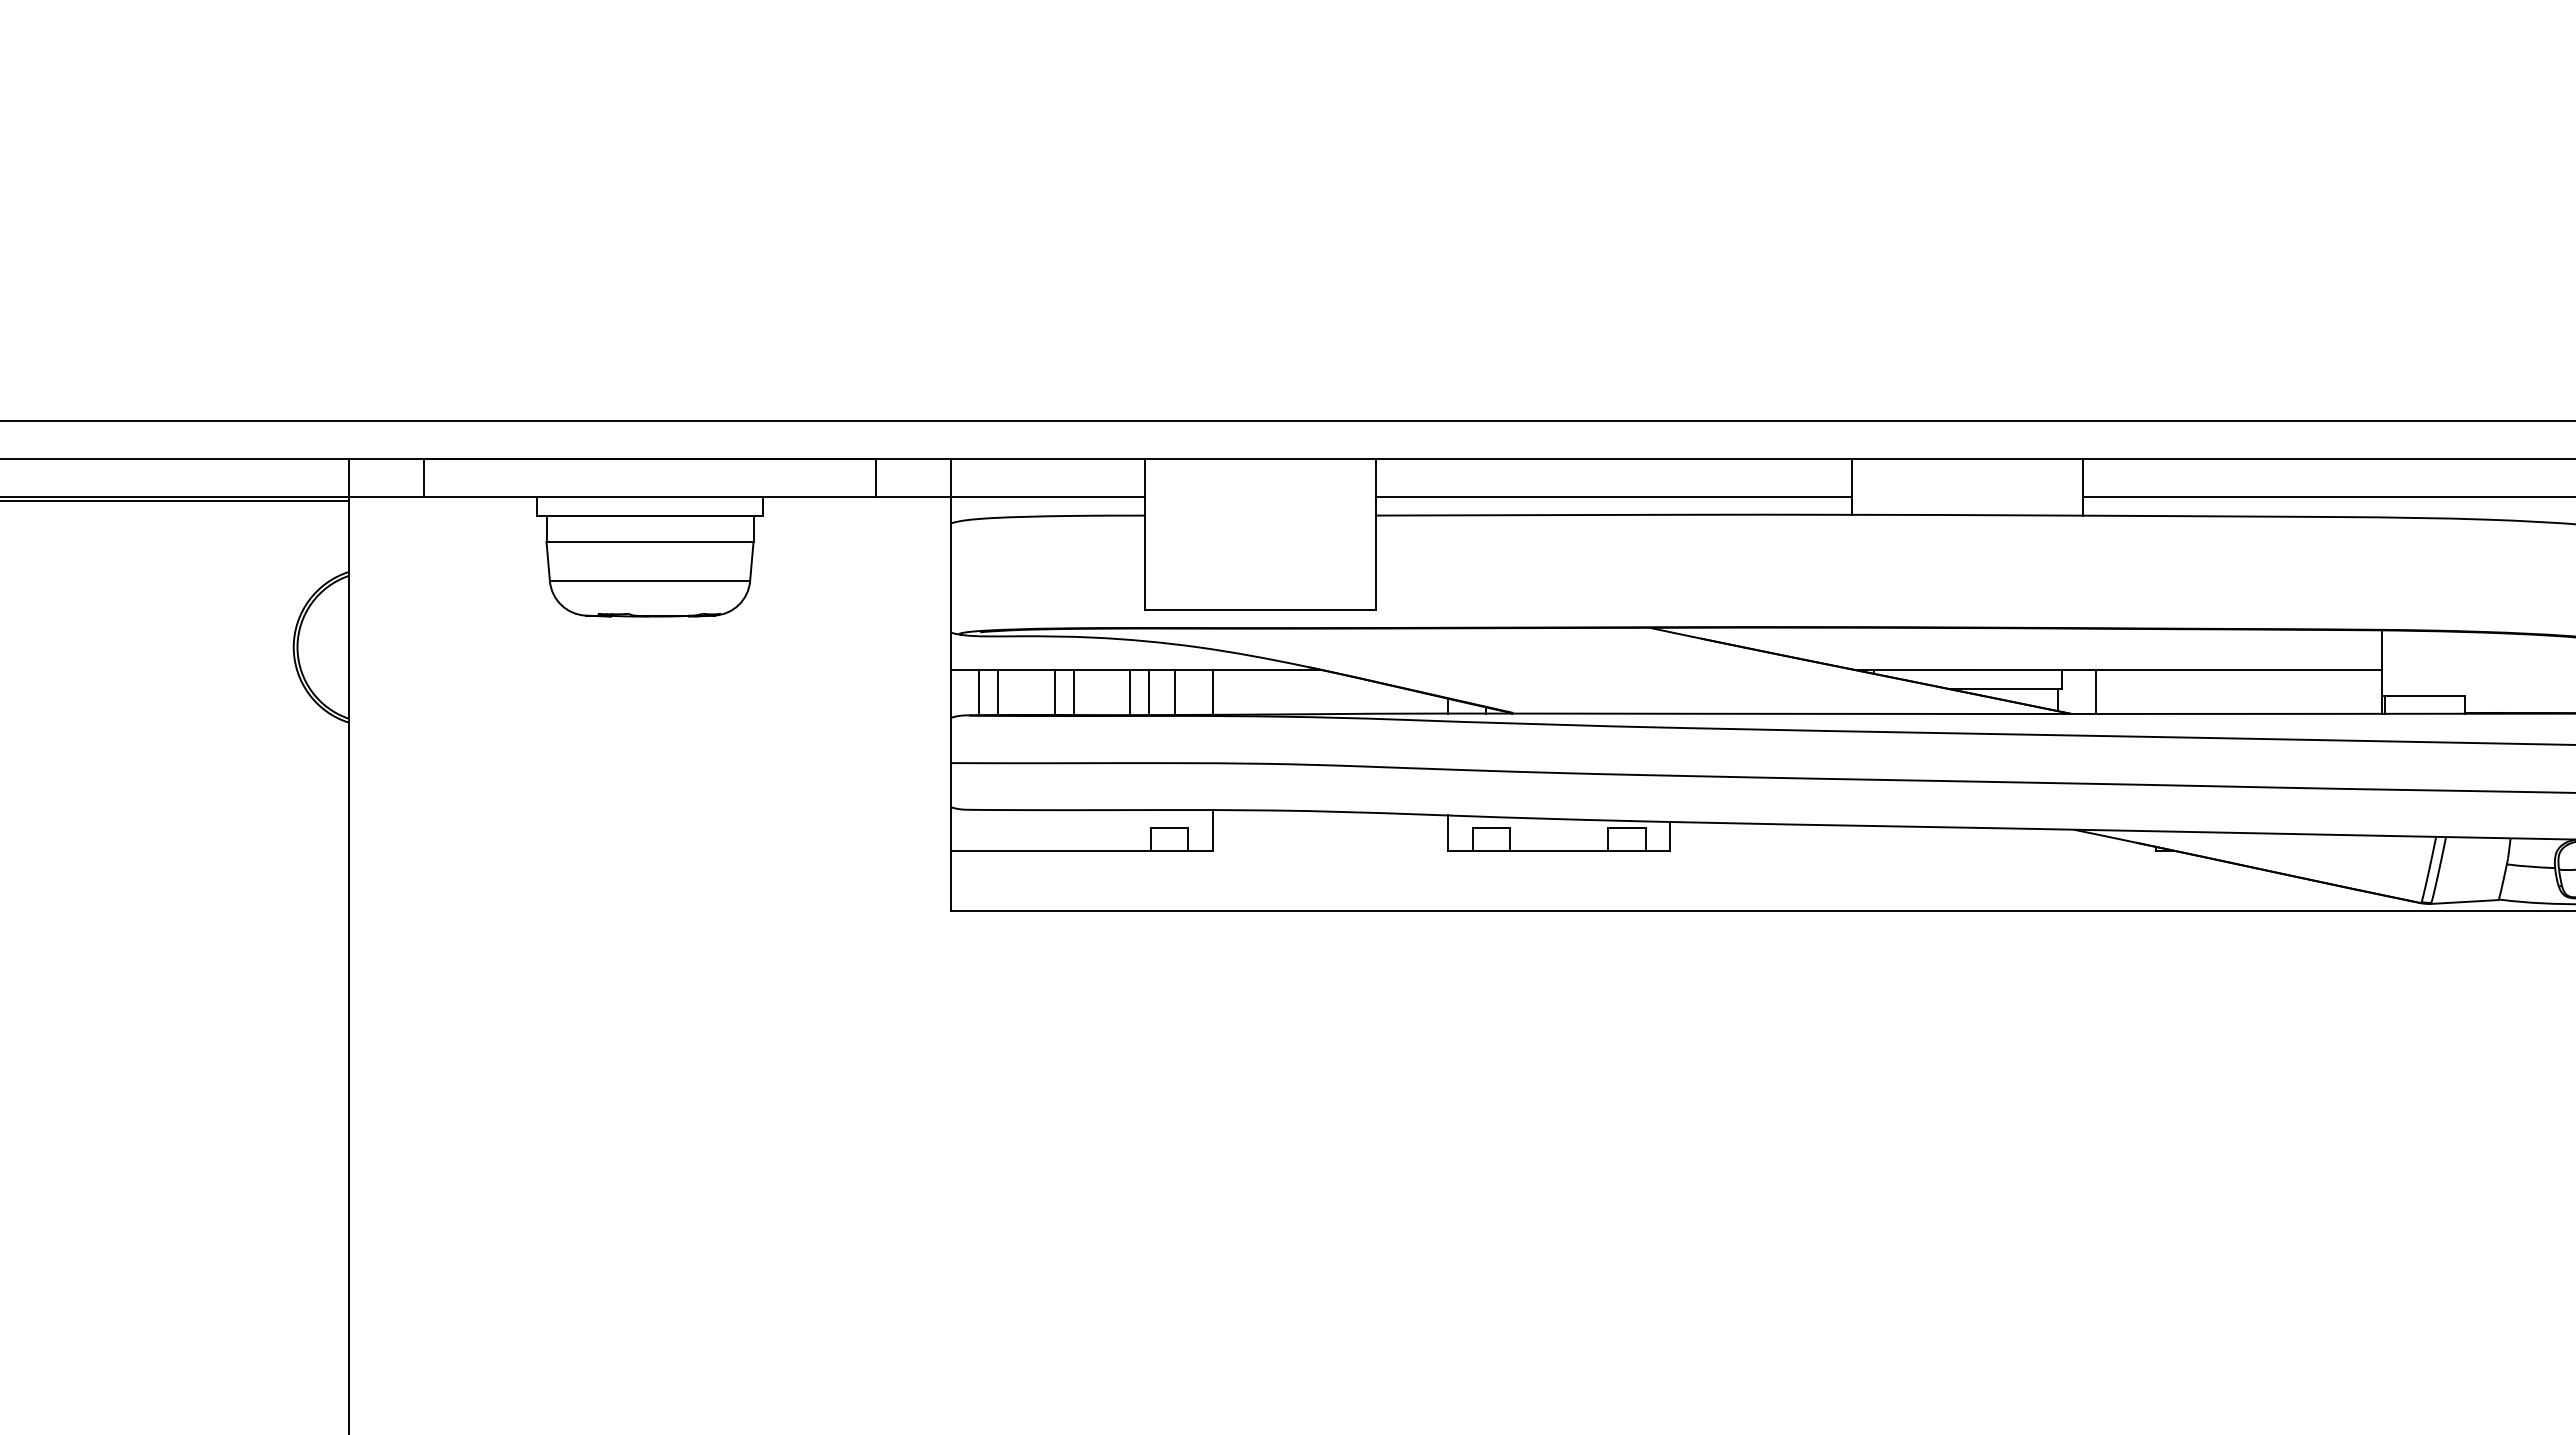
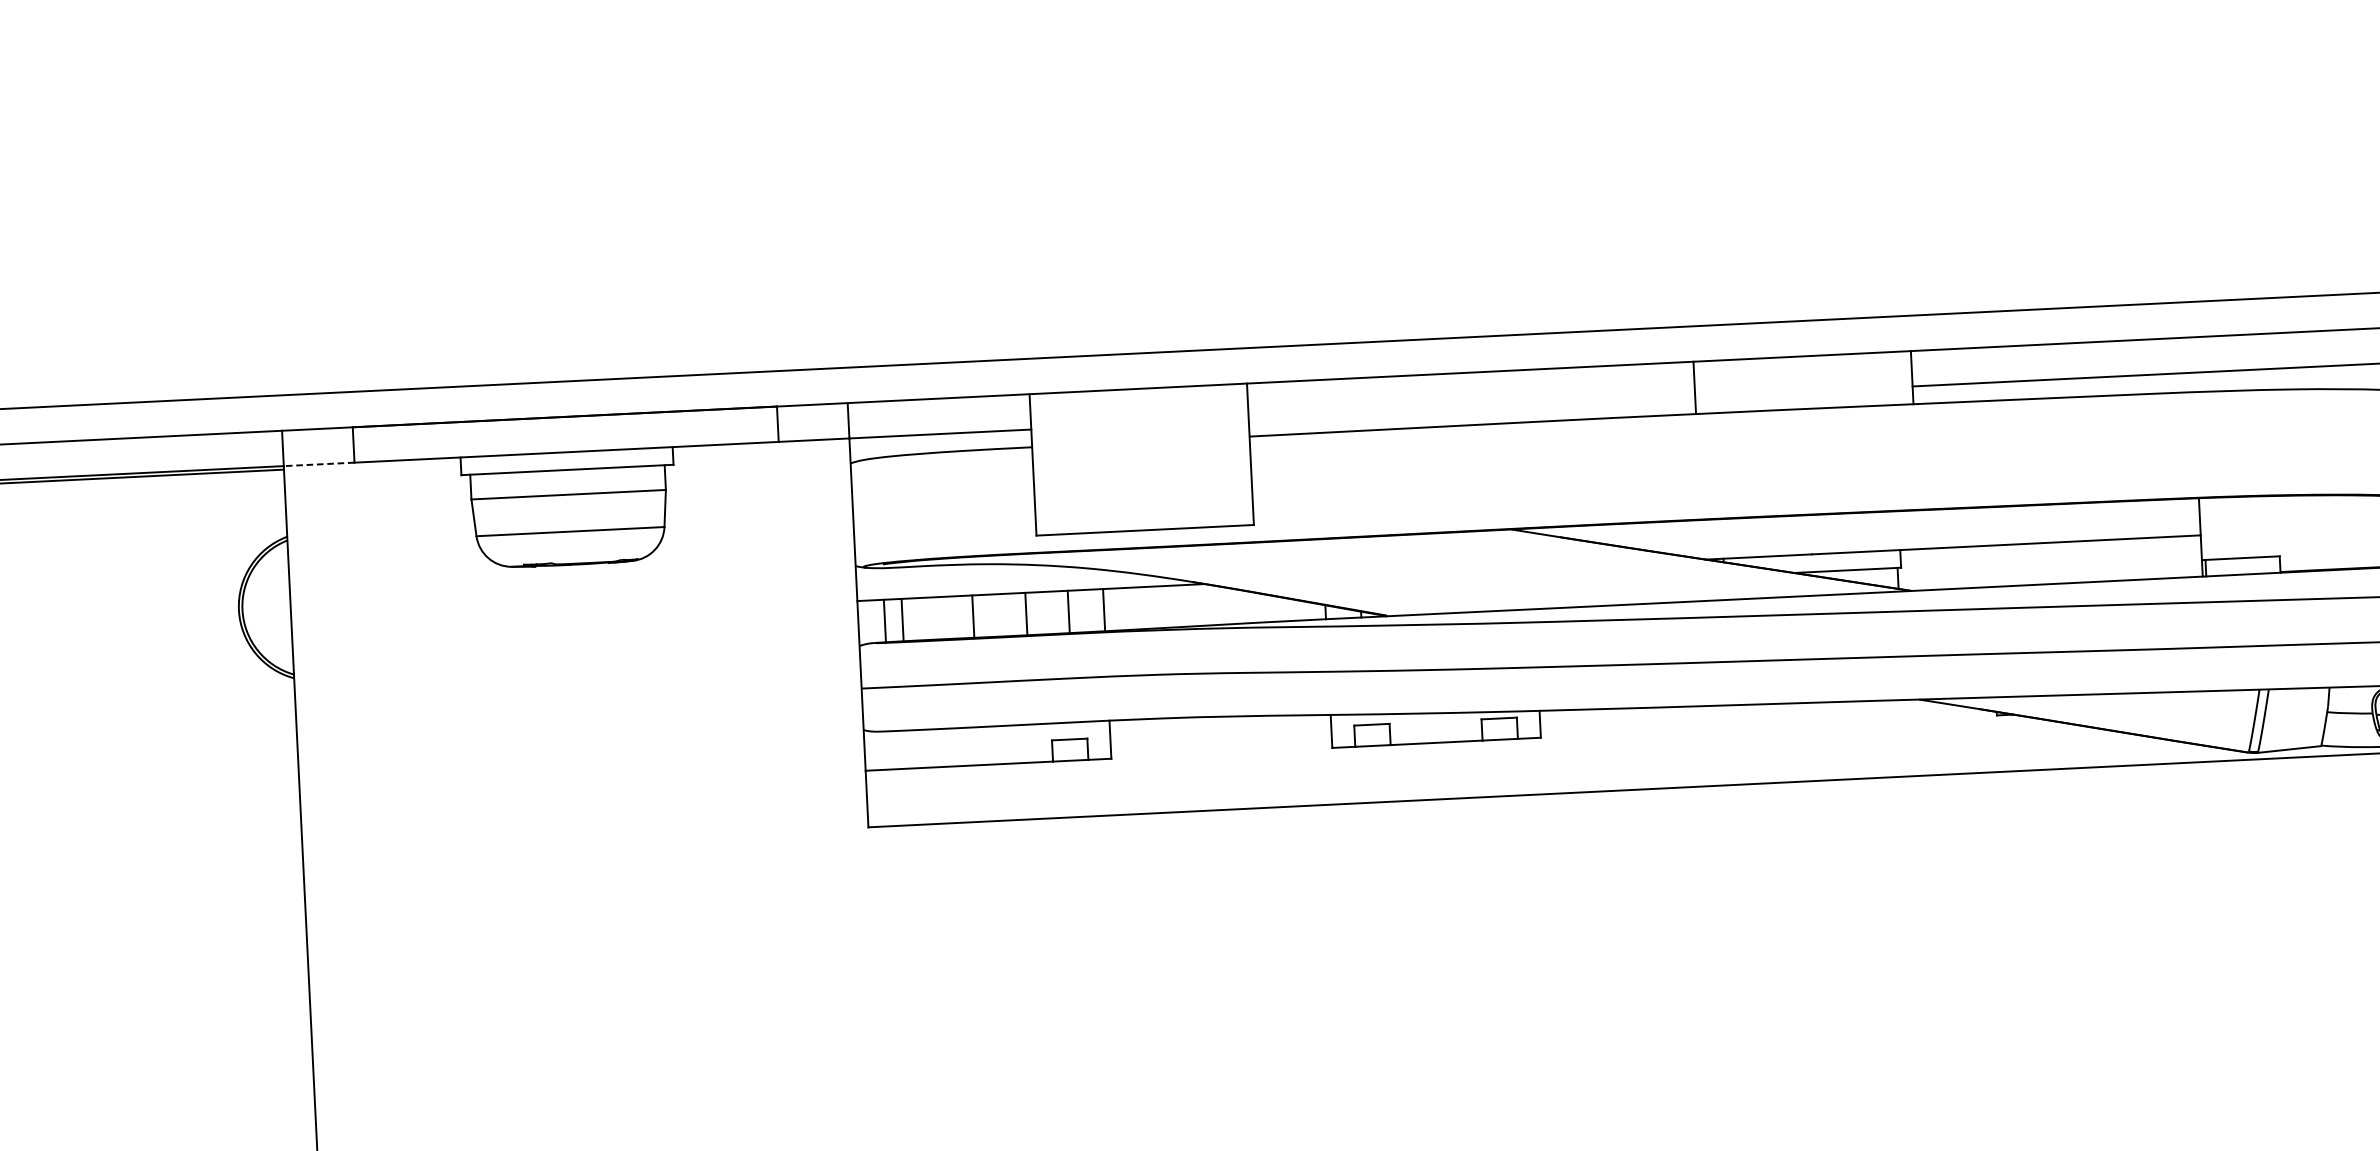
line: (386, 496) -> (319, 464), solid -> dashed
line: (1613, 496) -> (1471, 407), removed
line: (1054, 691) -> (955, 616), removed
line: (2095, 691) -> (1932, 568), removed
line: (1148, 692) -> (1043, 613), removed

